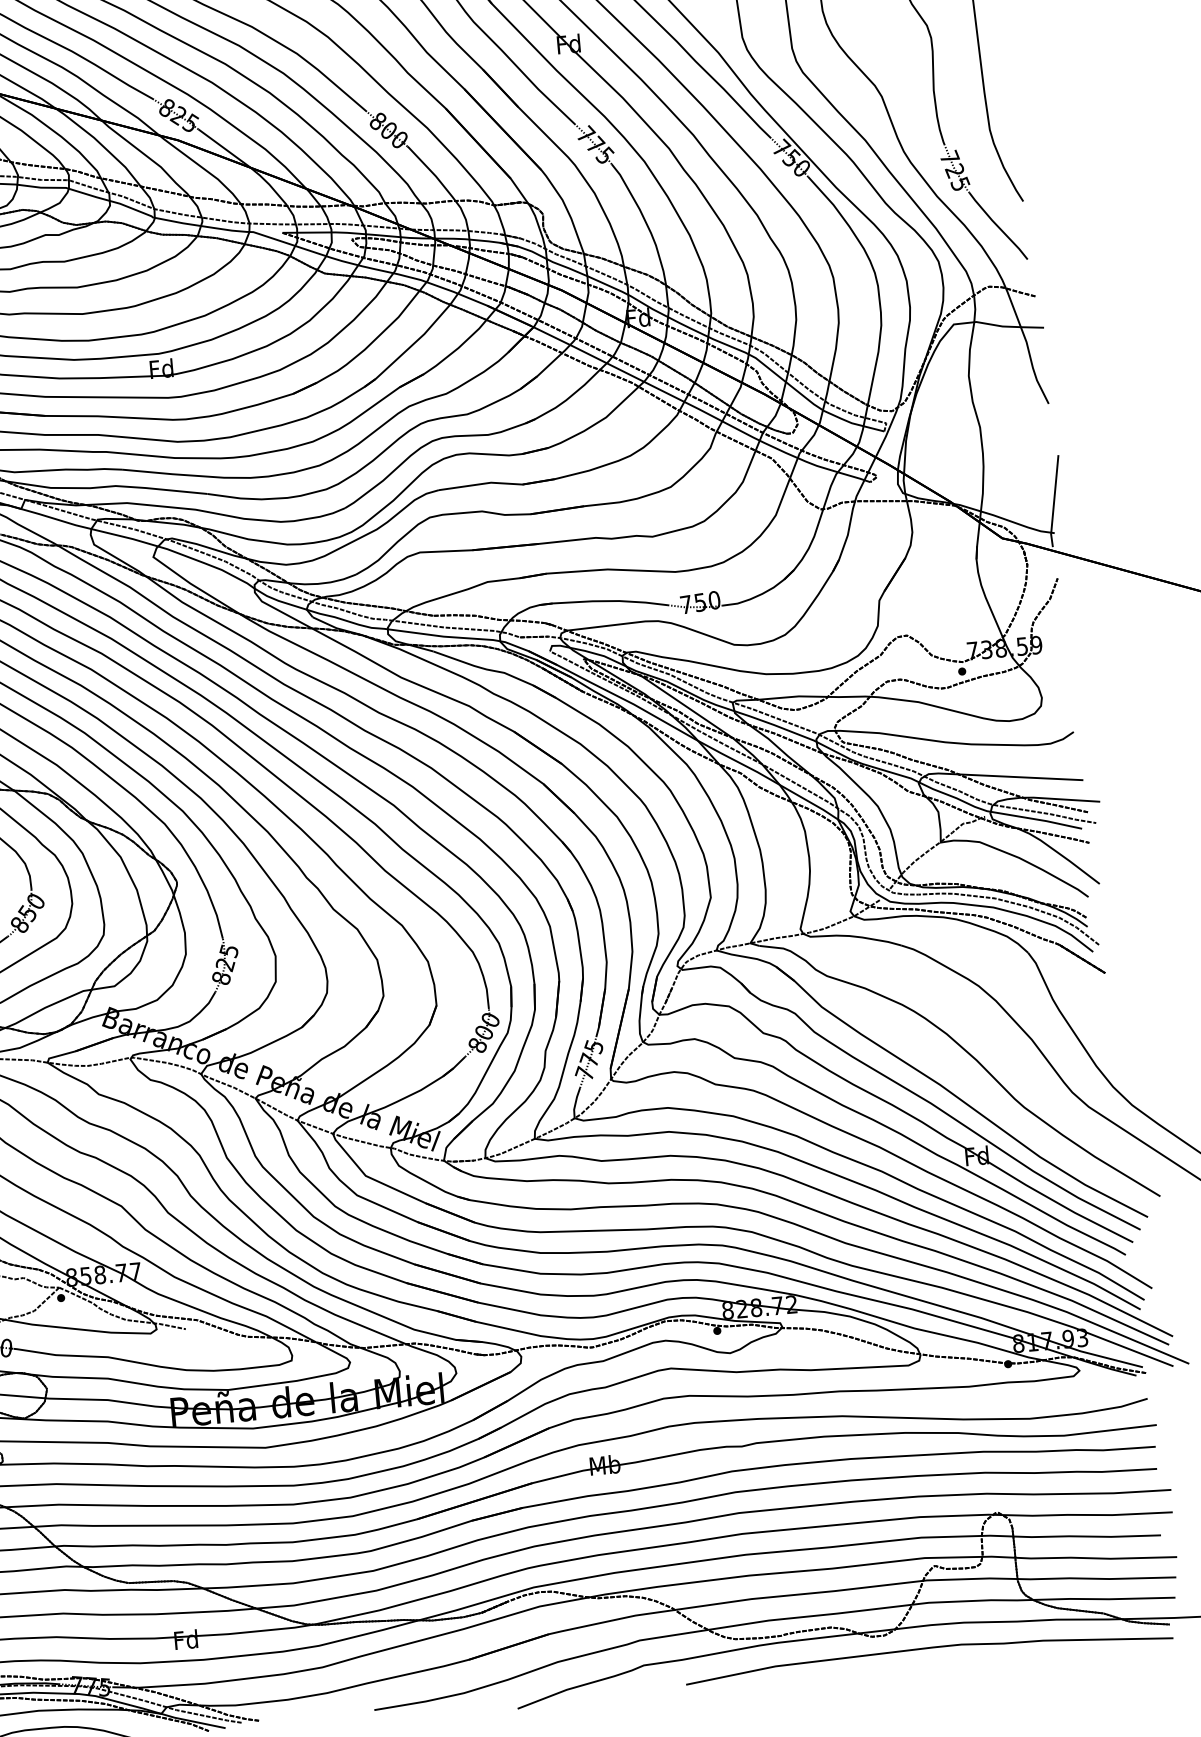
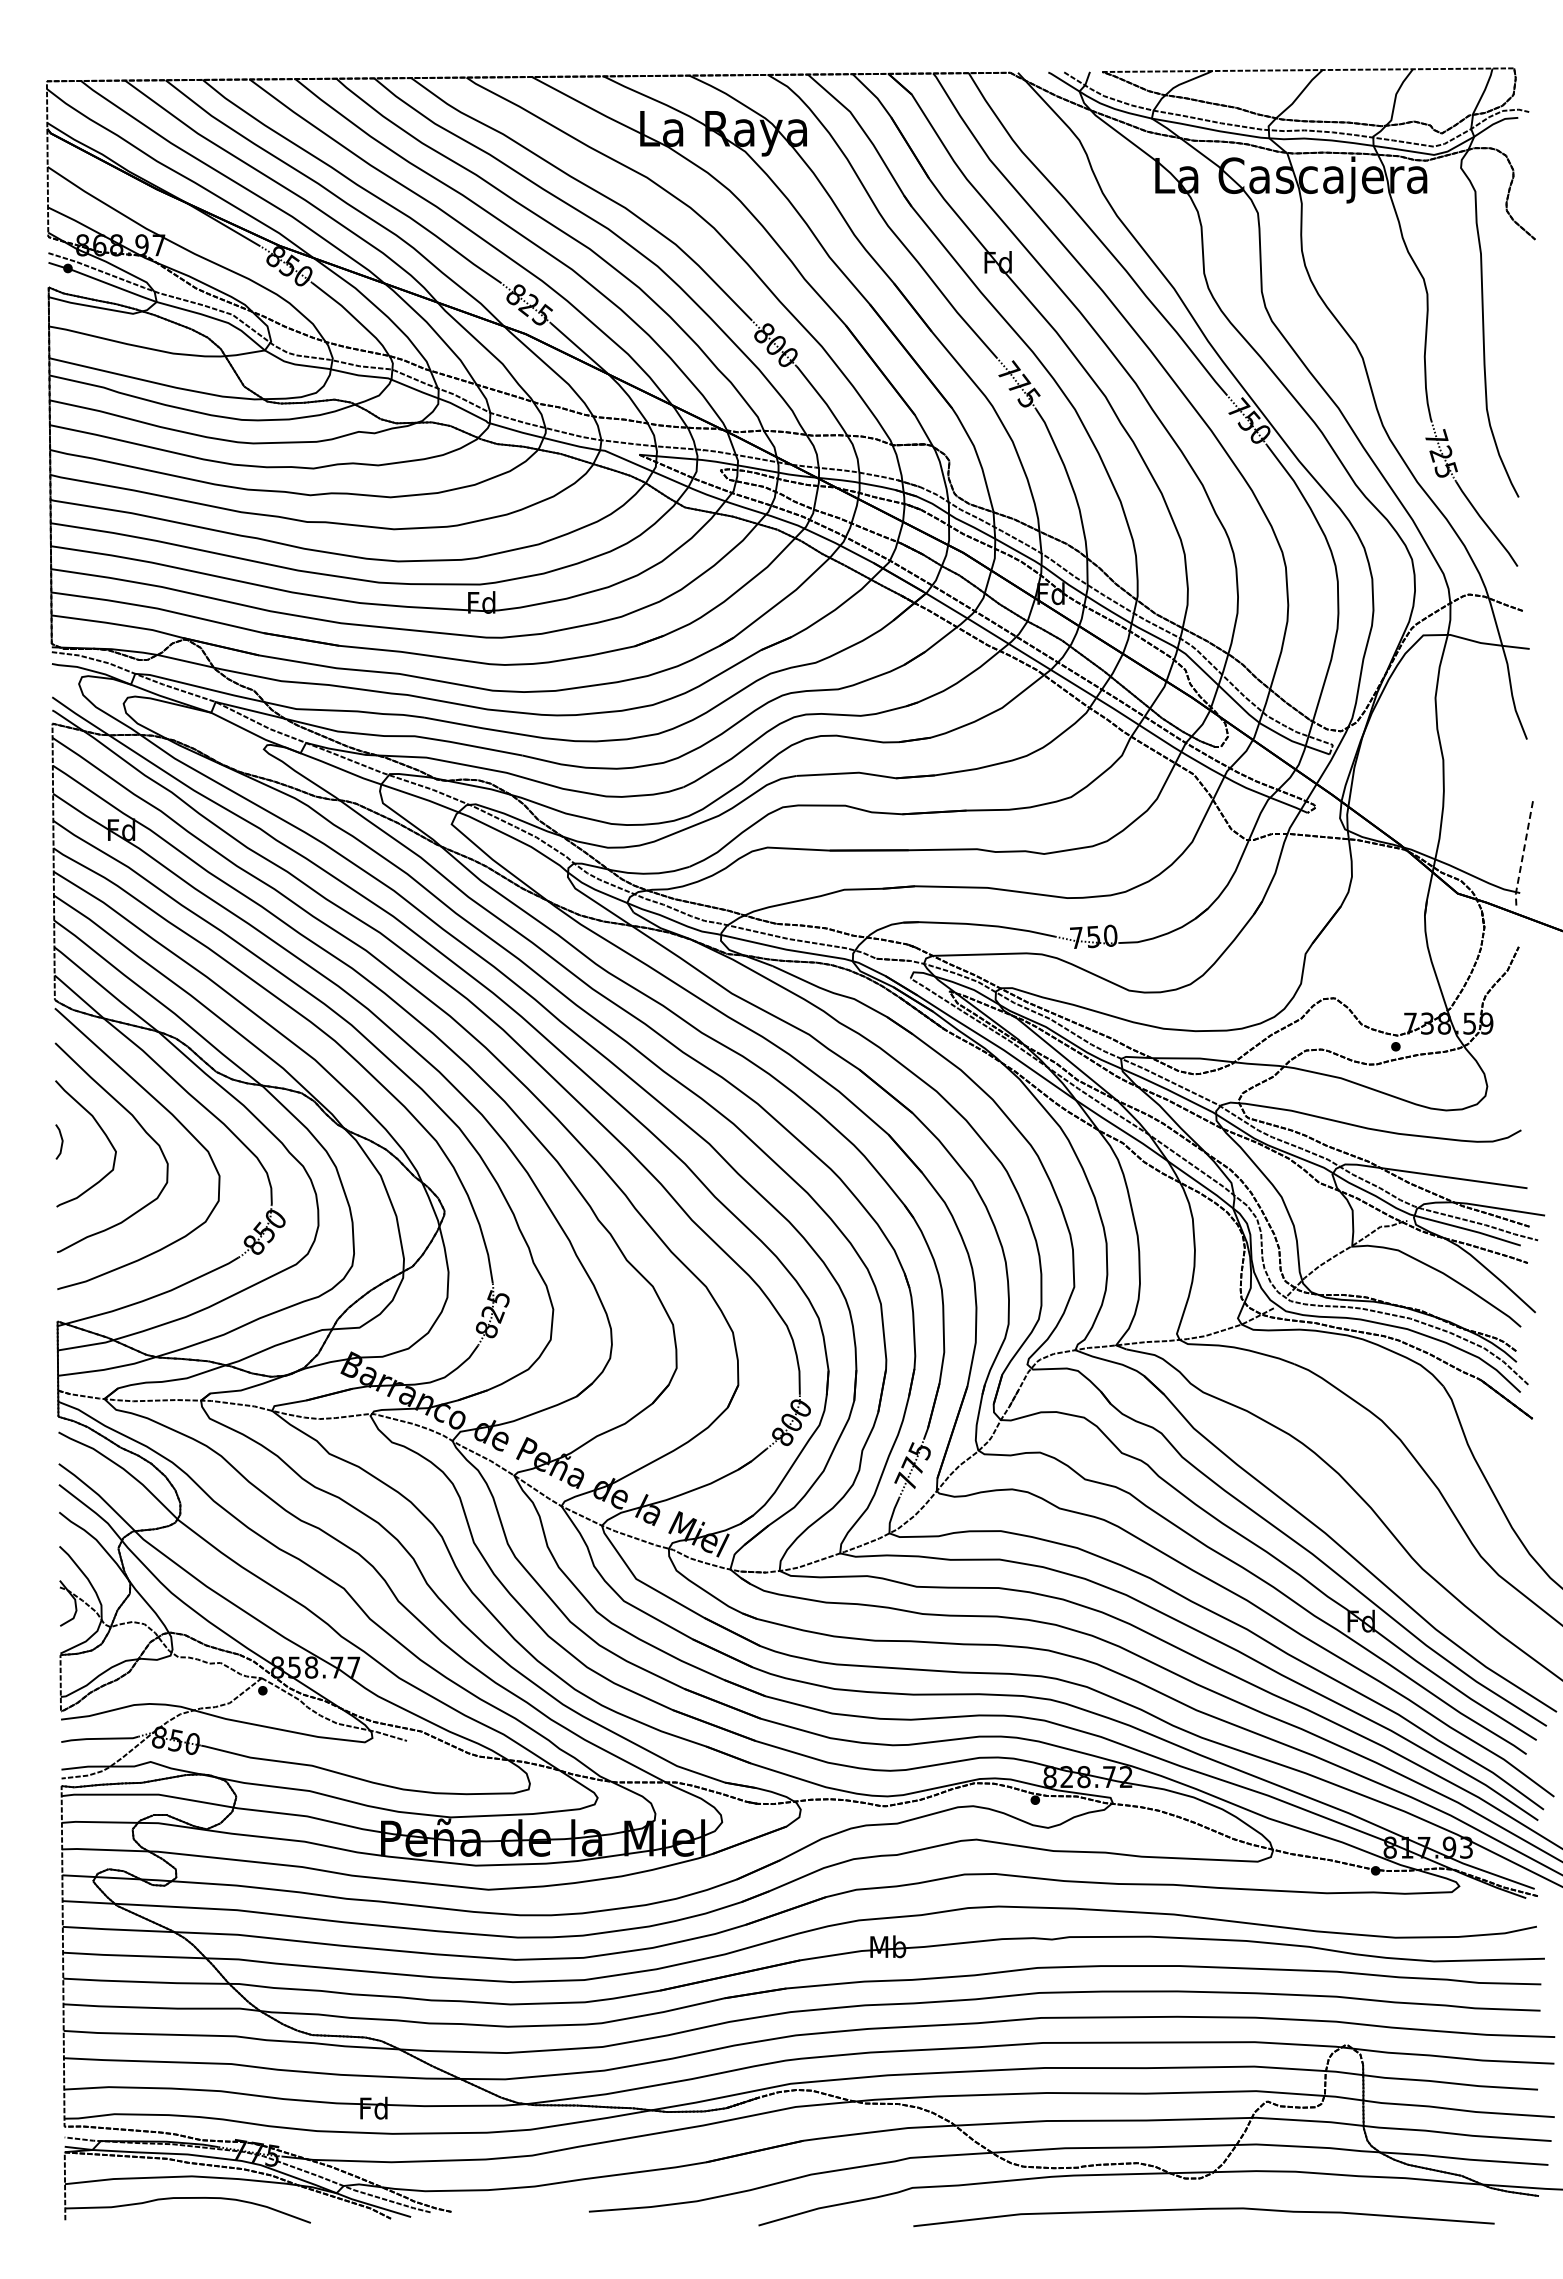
line: (1053, 501) -> (1522, 855), solid -> dashed
curve: (928, 1648) -> (1203, 2209), moved

